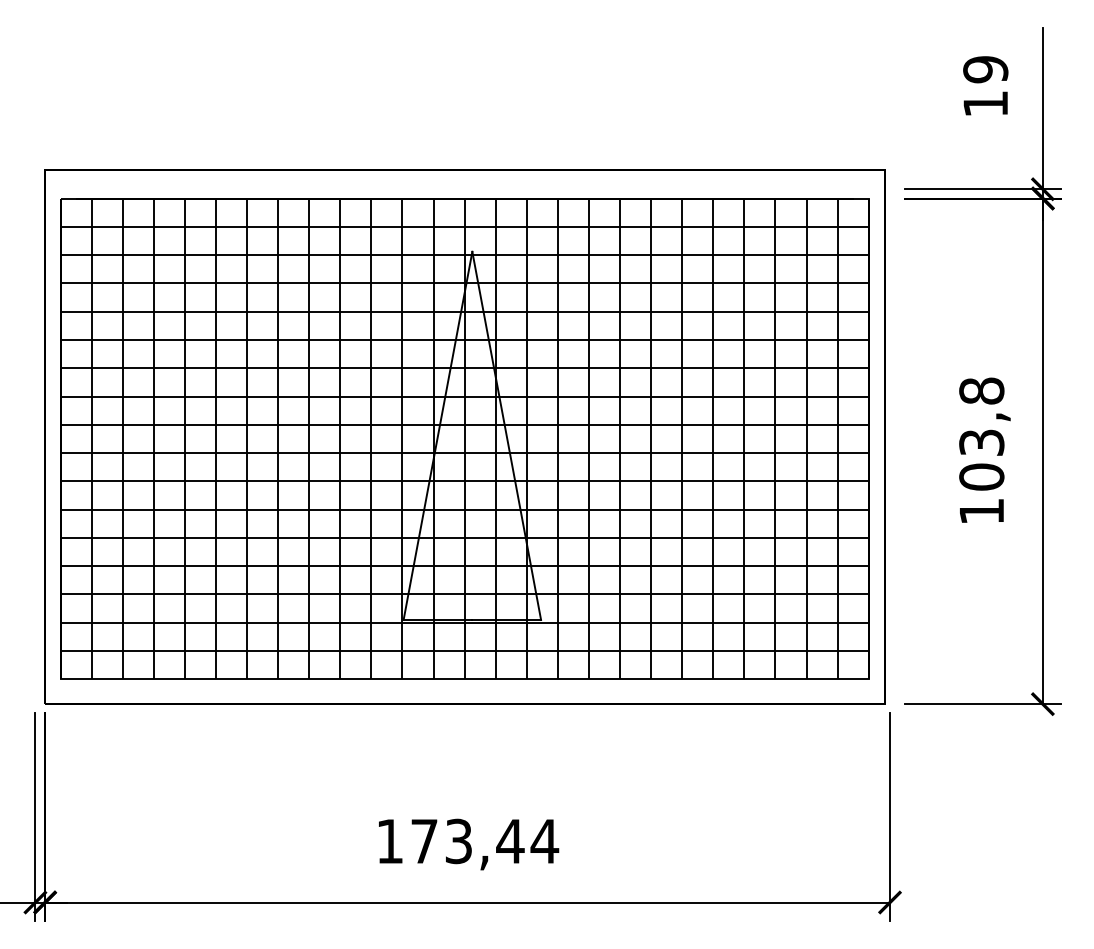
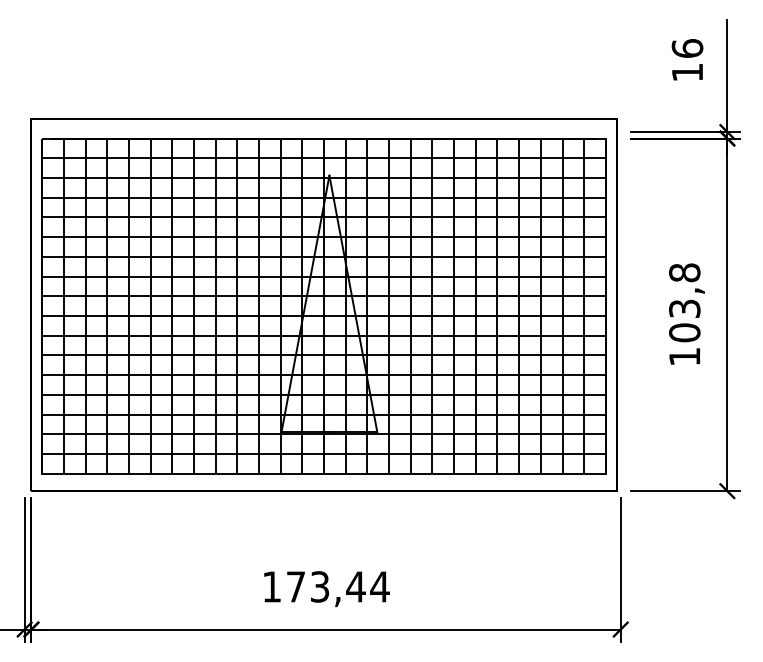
text: (985, 69) -> (687, 48), 19 -> 16

